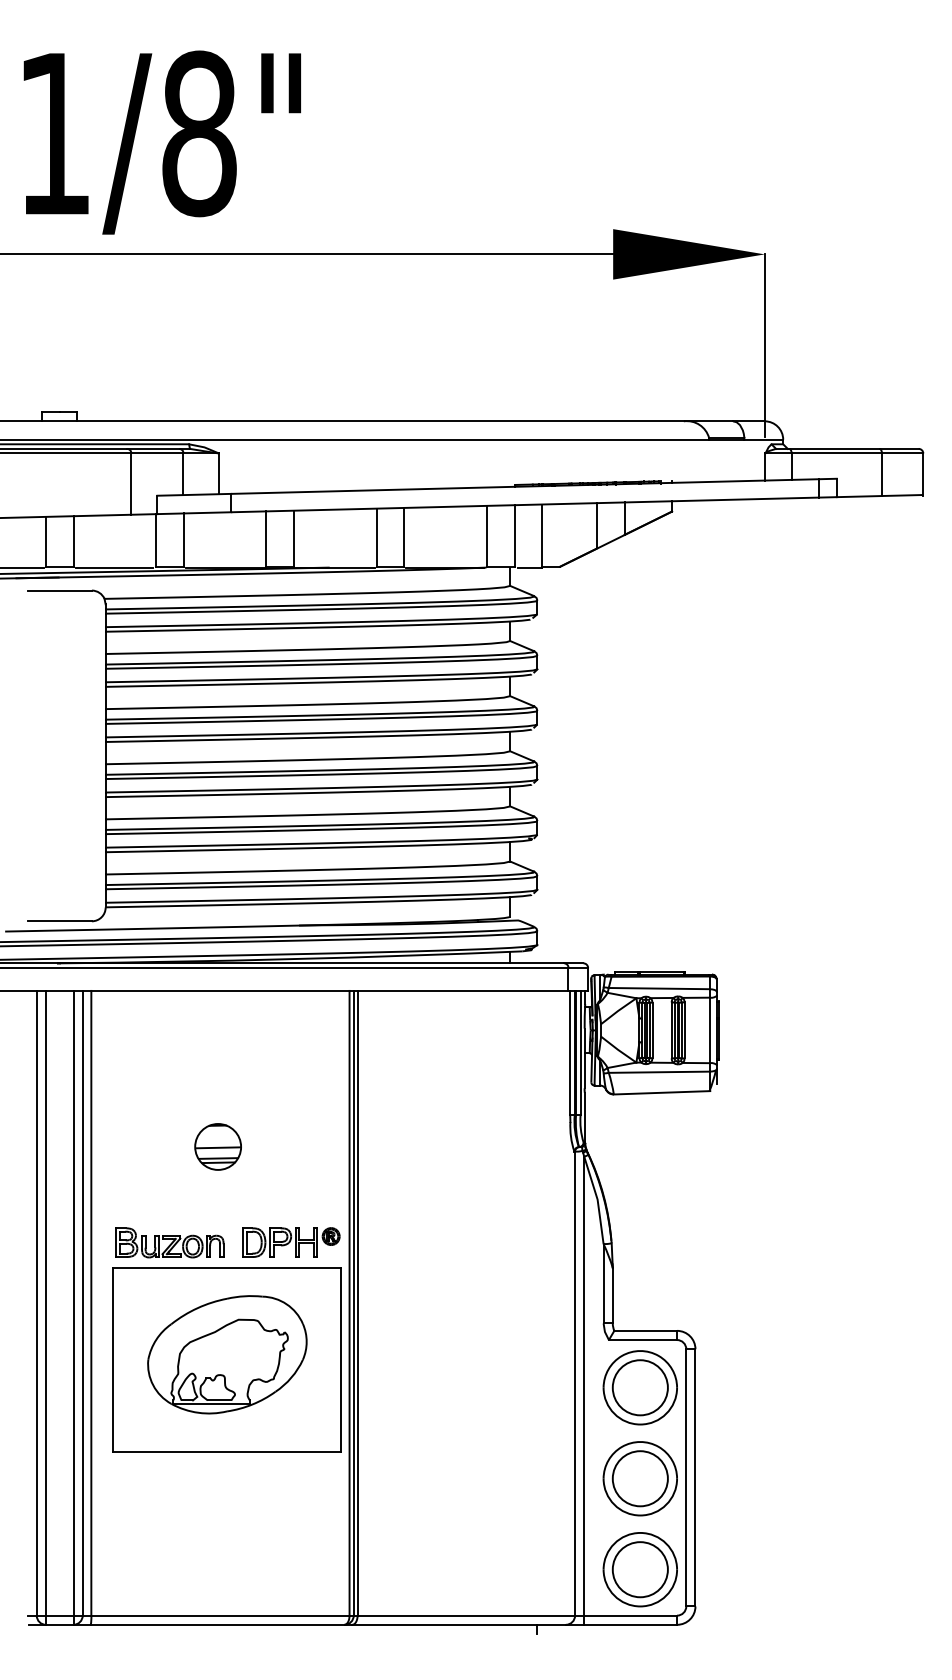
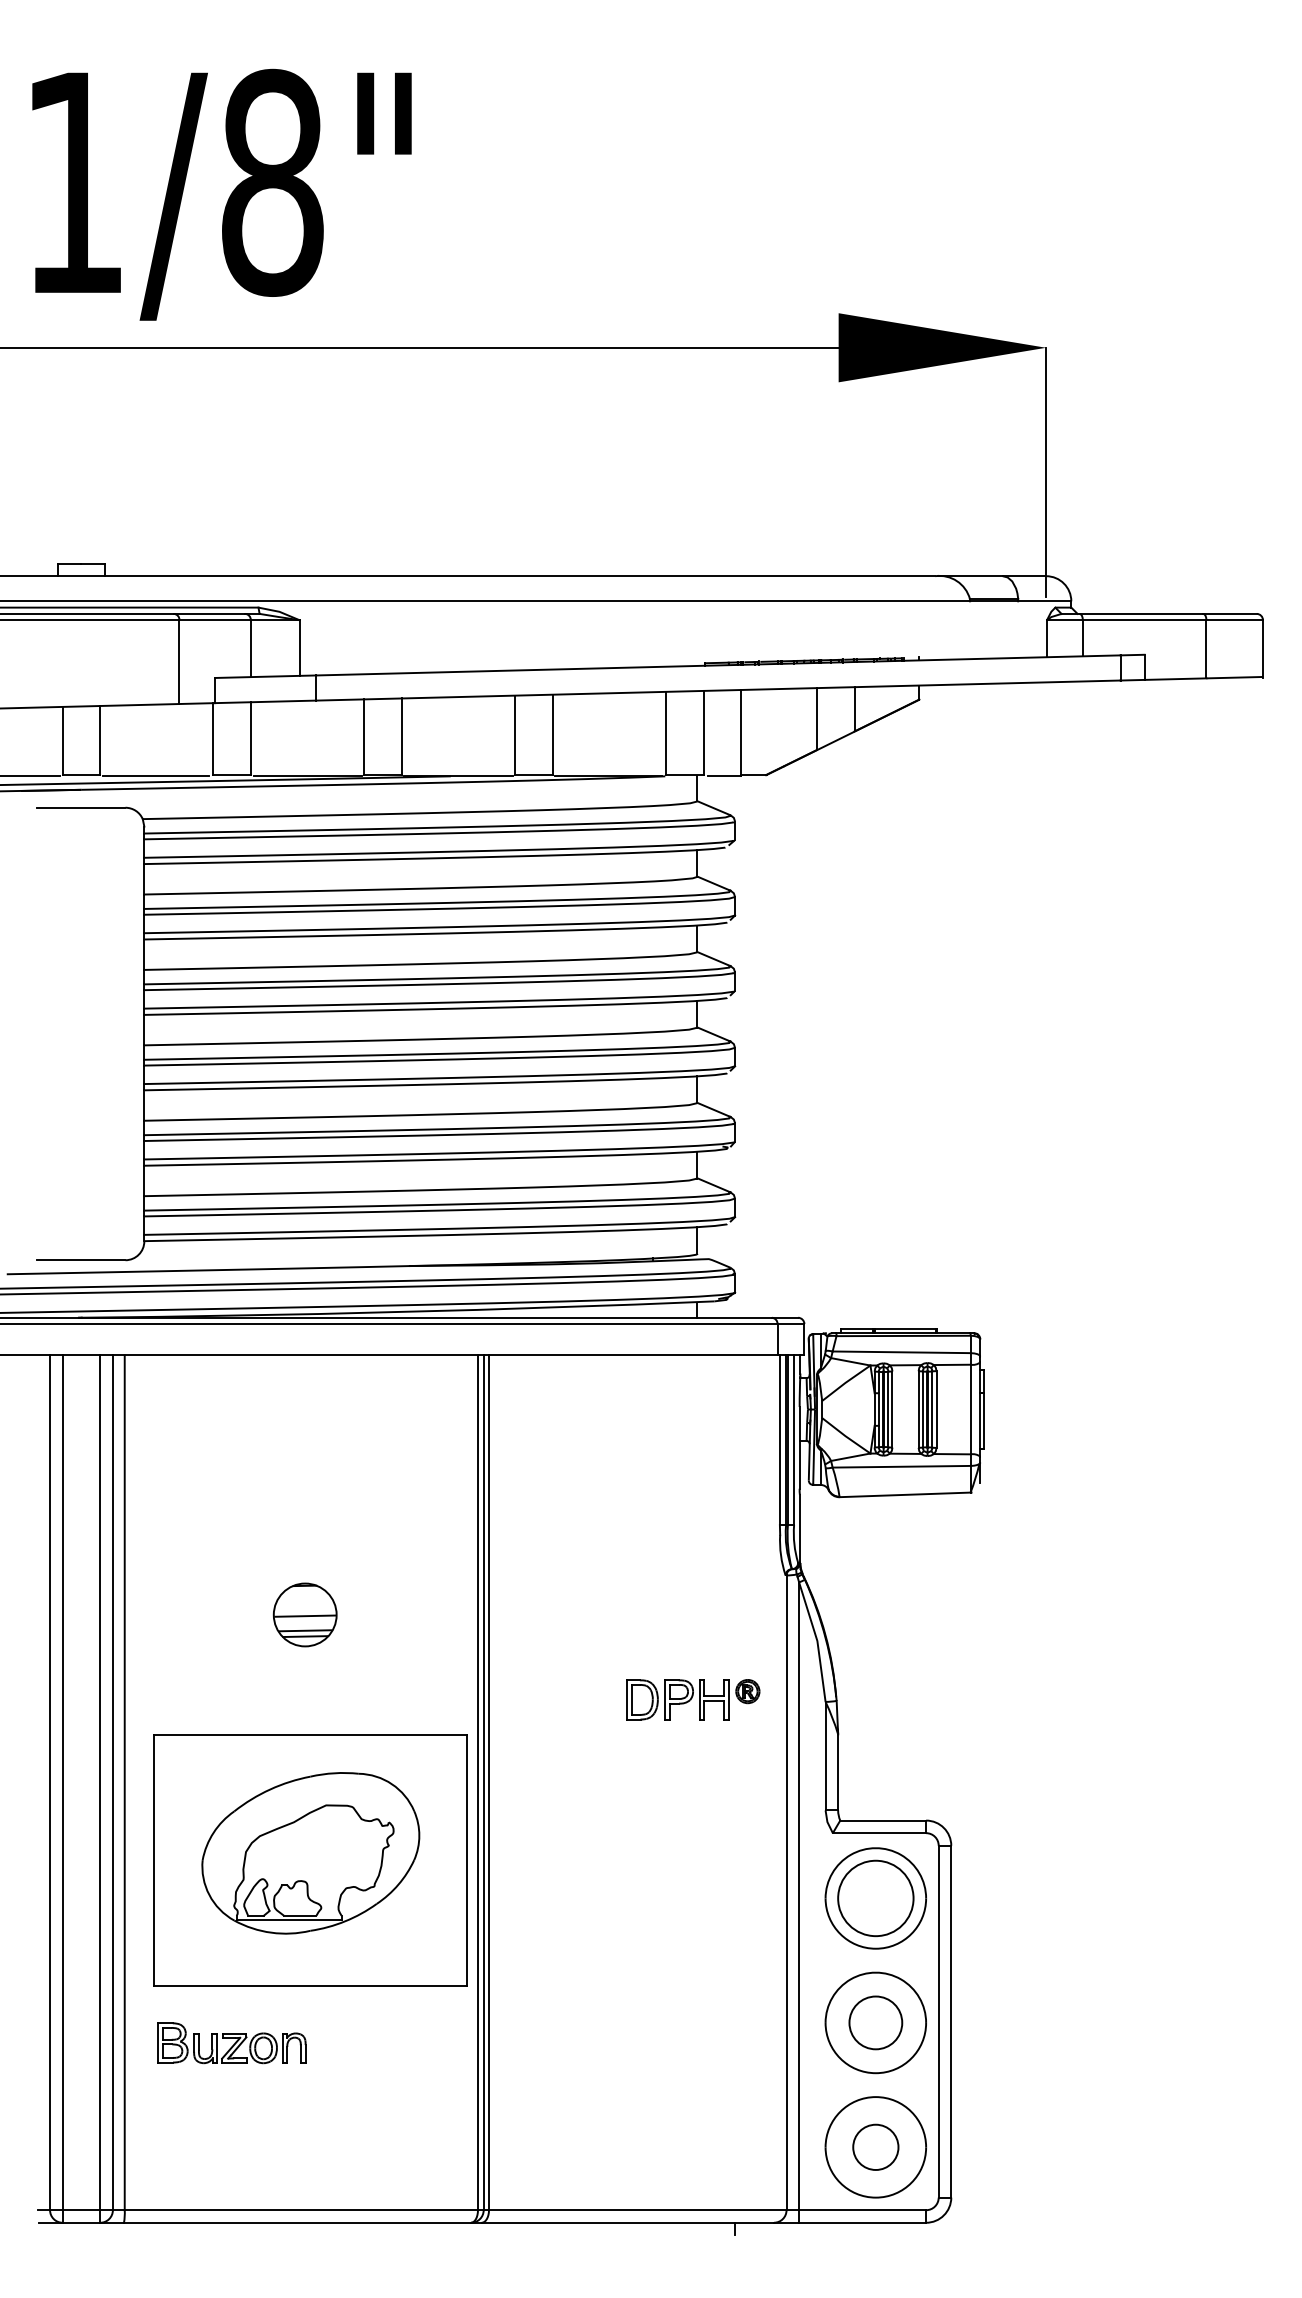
part: (217, 1146) -> (304, 1614), moved
part: (291, 1242) -> (693, 1699), moved
part: (169, 1243) -> (231, 2043), moved
circle: (640, 1478) -> (875, 2022), size x0.7
circle: (640, 1569) -> (875, 2147), size x0.6

